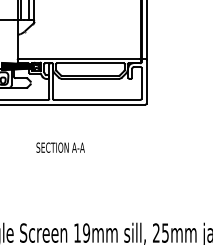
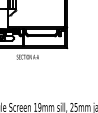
text: (59, 146) -> (27, 56), moved

